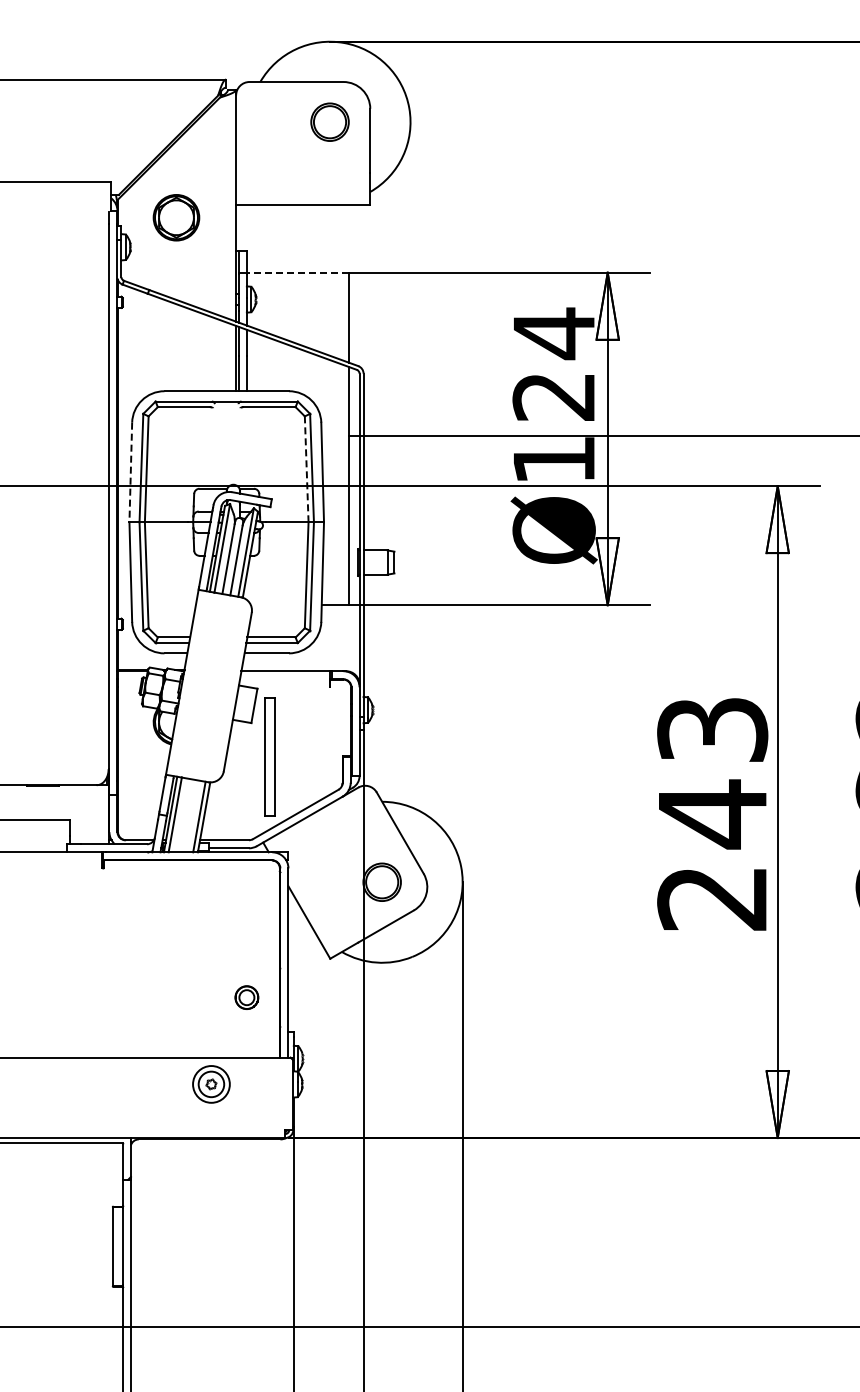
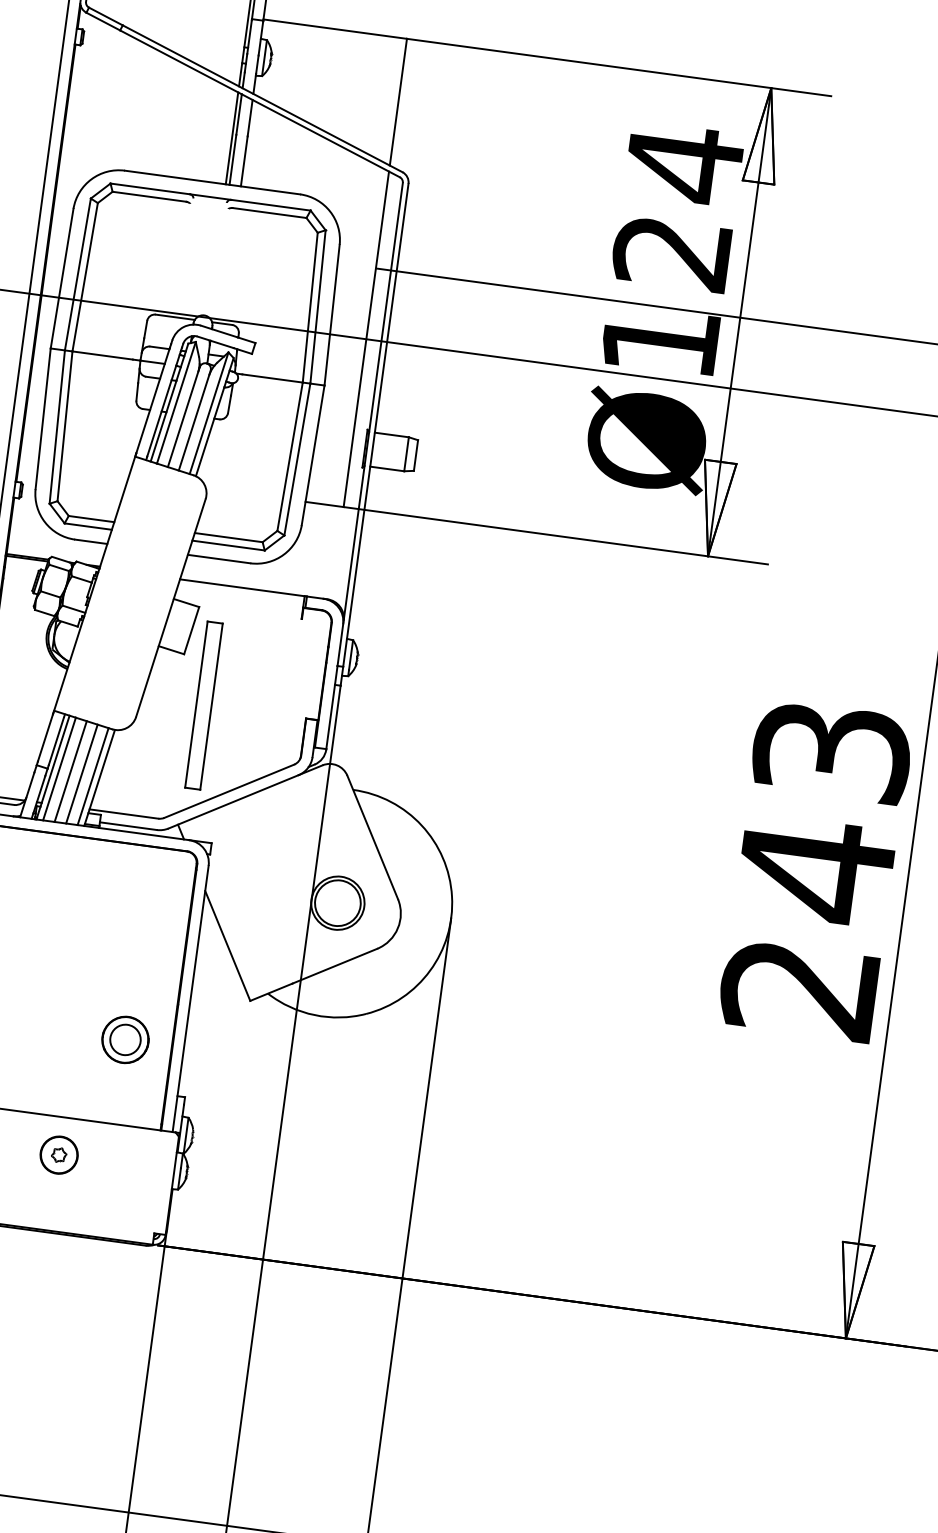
line: (297, 272) -> (334, 28), dashed -> solid
line: (306, 469) -> (309, 307), dashed -> solid
line: (130, 472) -> (61, 278), dashed -> solid
line: (182, 815) -> (69, 771), added
line: (191, 816) -> (82, 774), added
part: (246, 997) -> (125, 1039), size x1.43
circle: (211, 1084) -> (59, 1155), size x0.71

